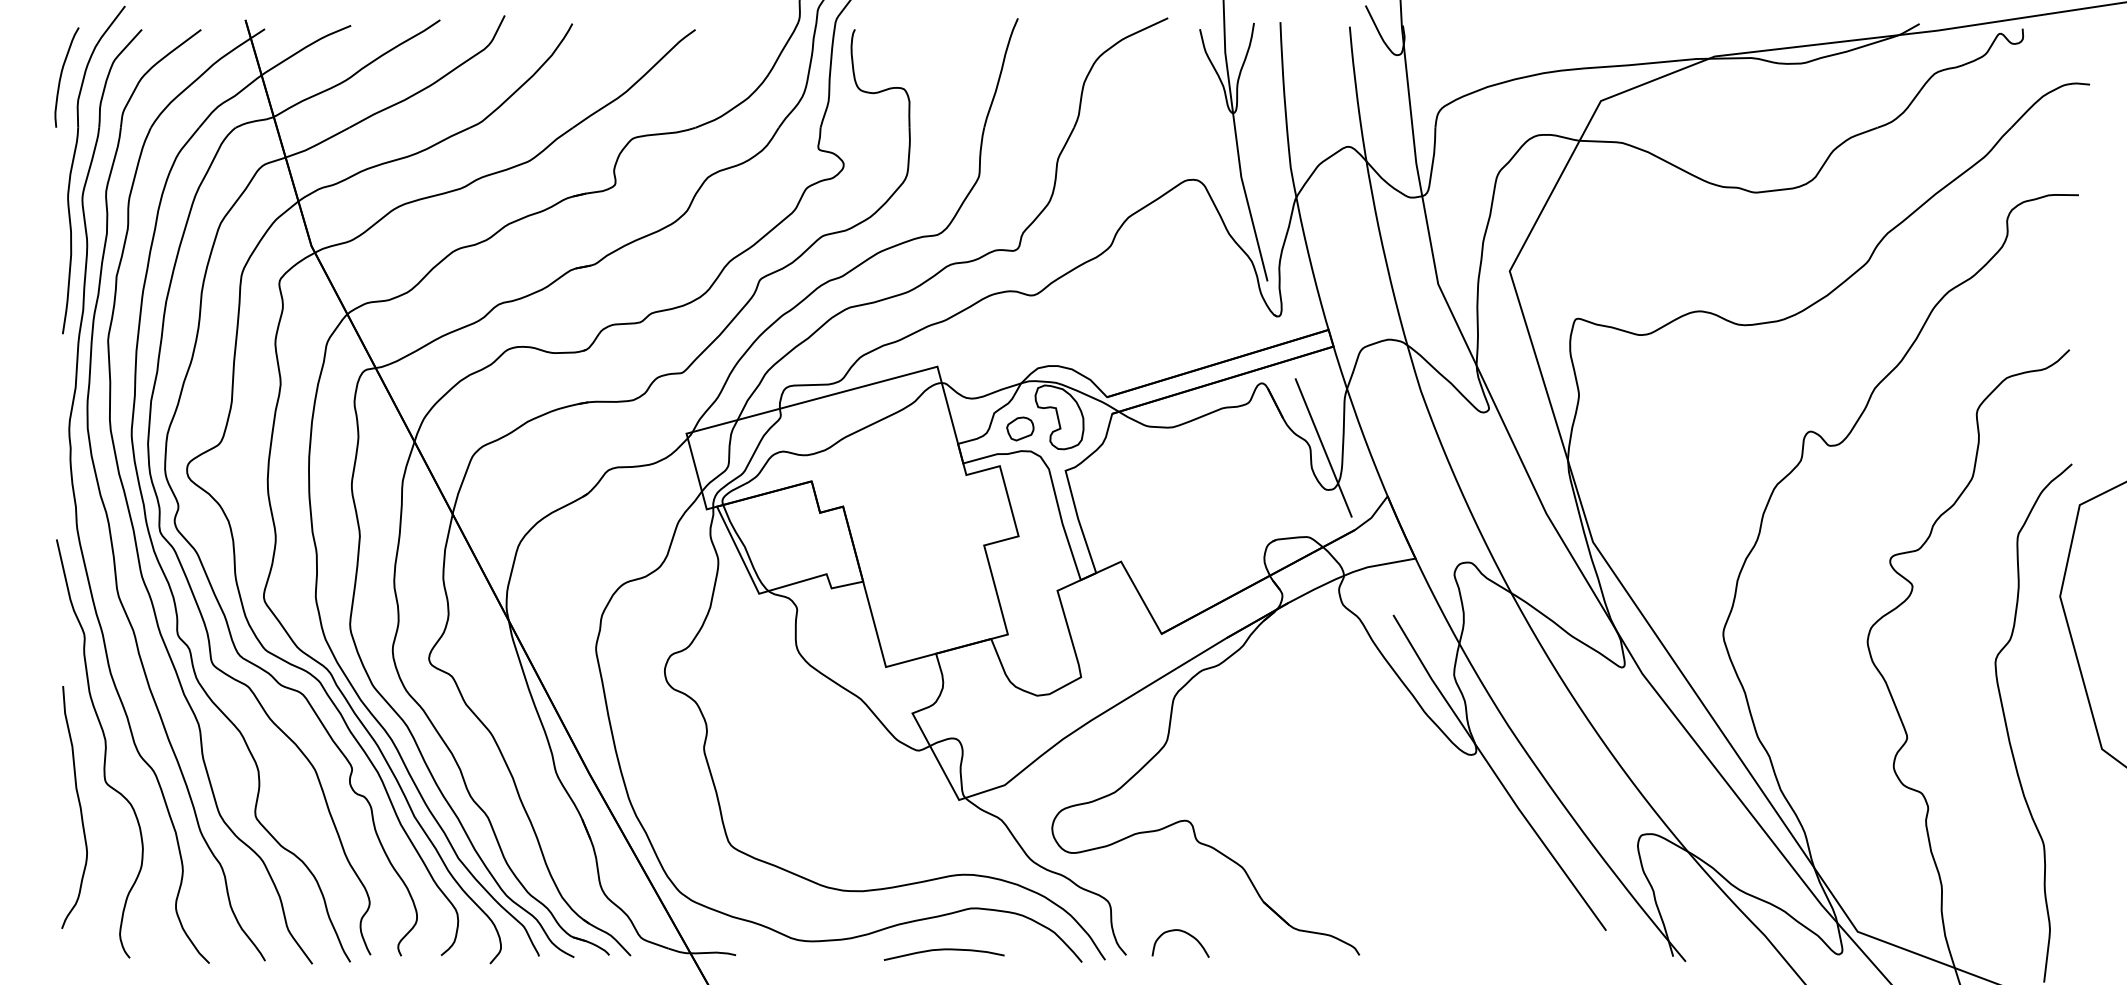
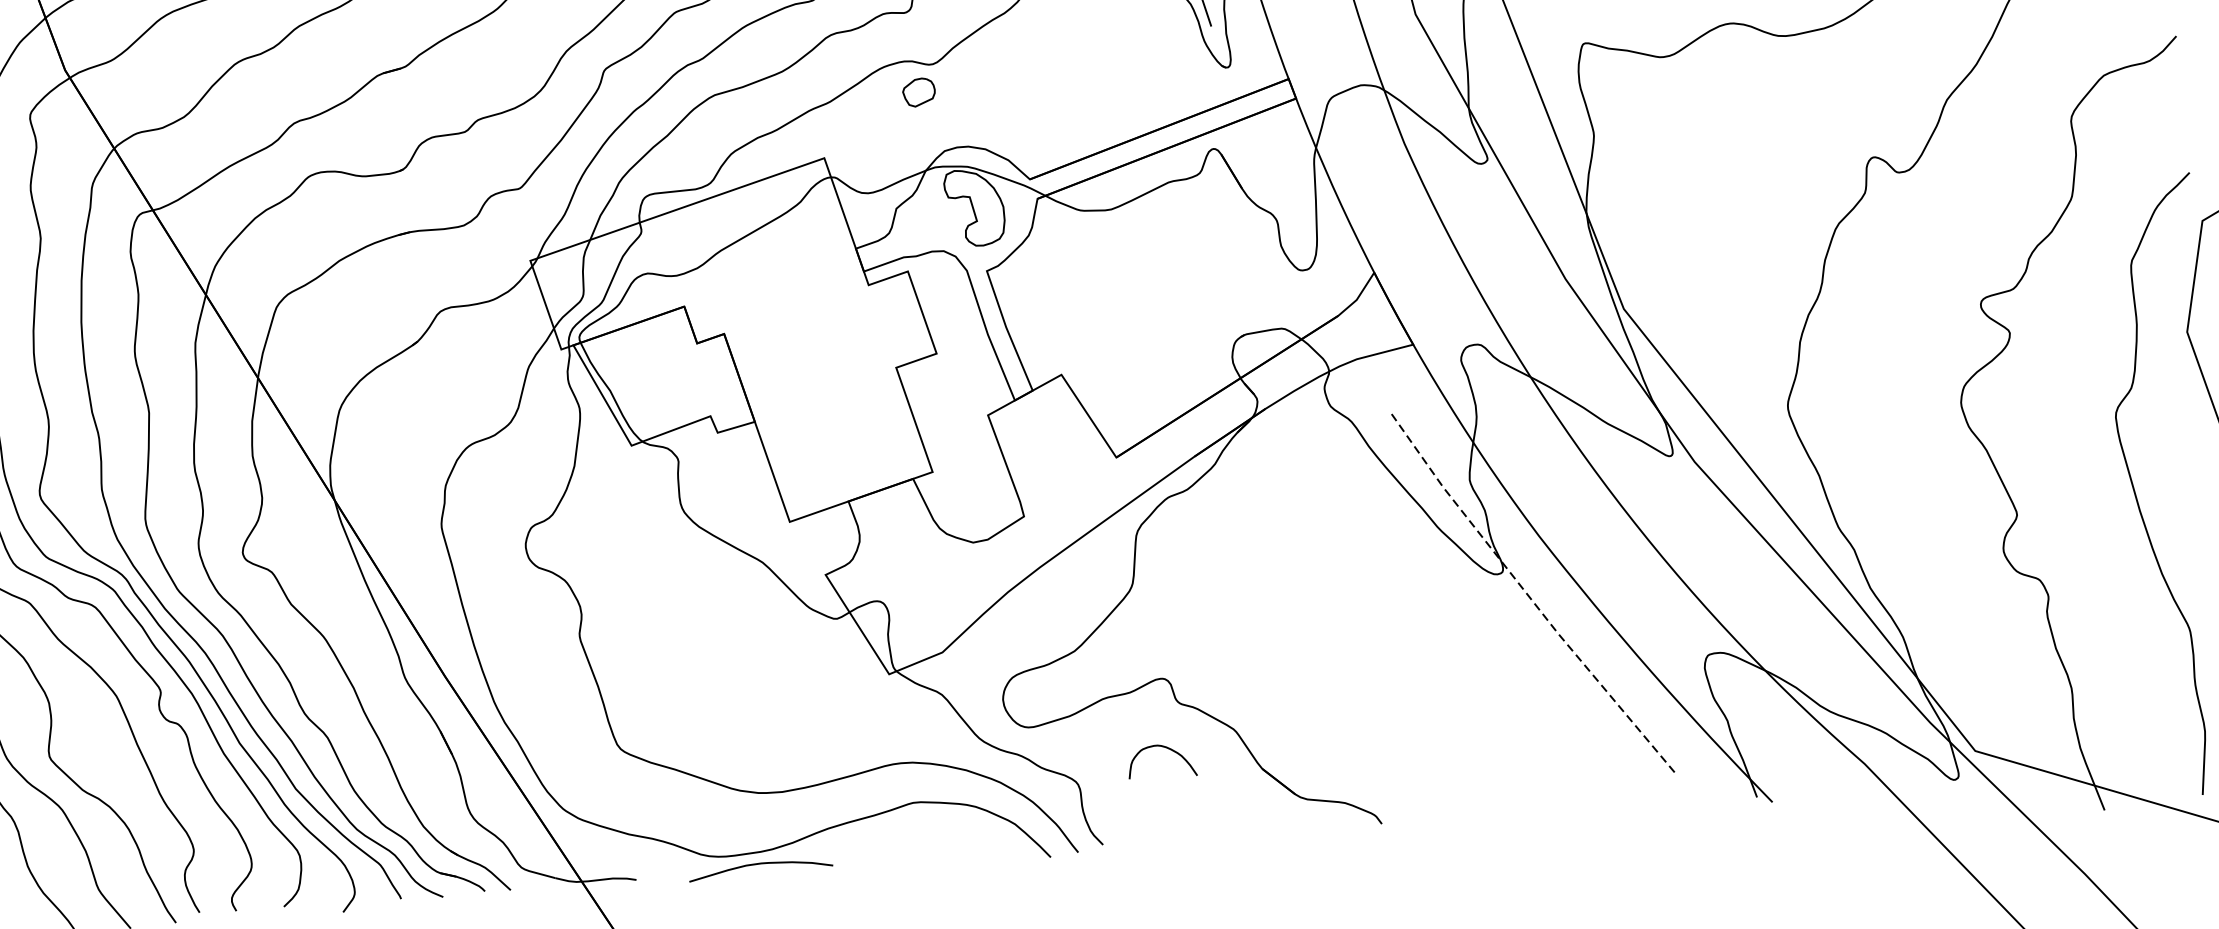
part: (1020, 428) -> (919, 91), moved
line: (1323, 447) -> (1293, 220), removed
line: (1495, 775) -> (1528, 596), solid -> dashed
curve: (1182, 932) -> (1163, 748), moved
curve: (943, 950) -> (759, 864), moved

